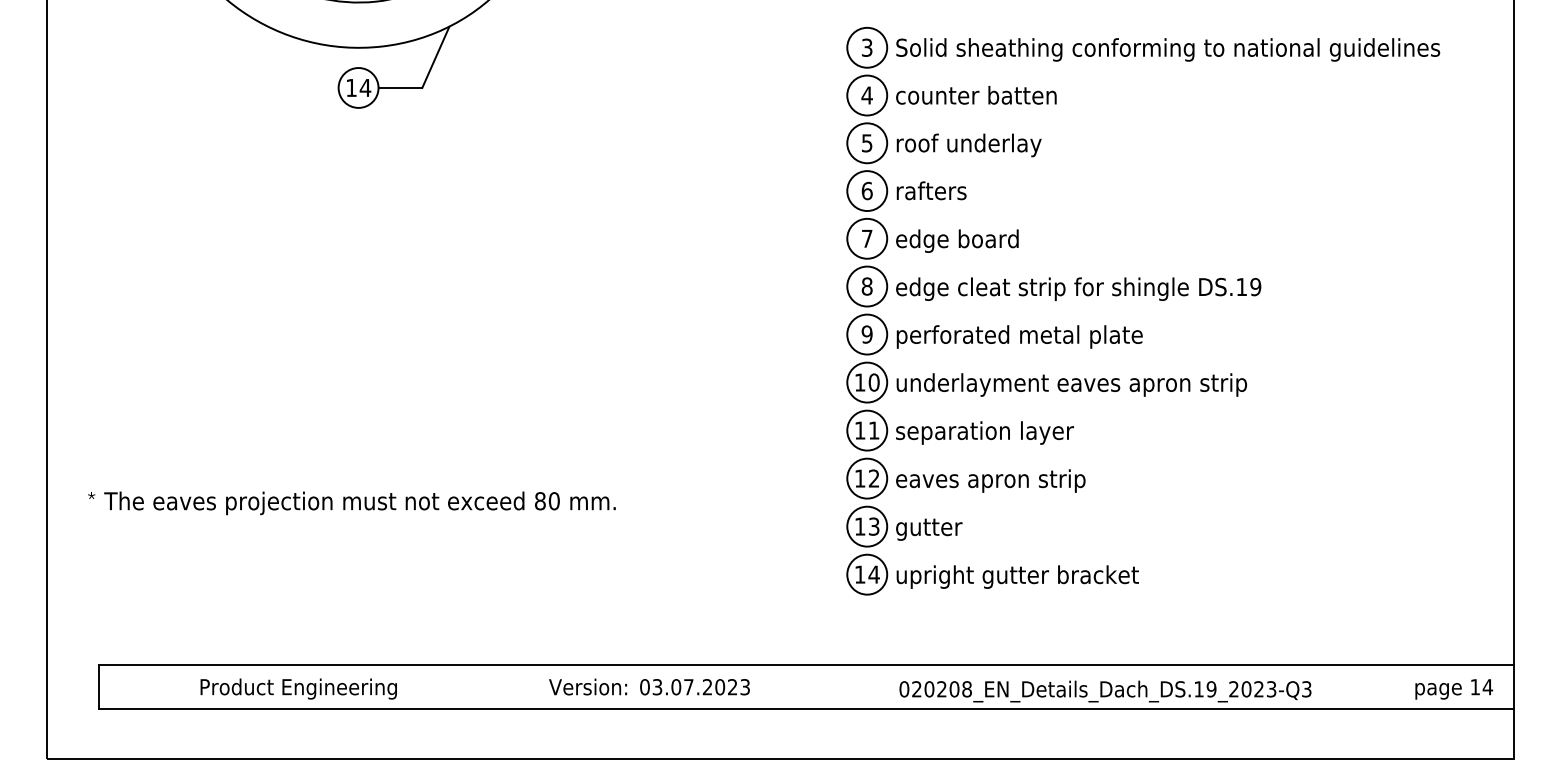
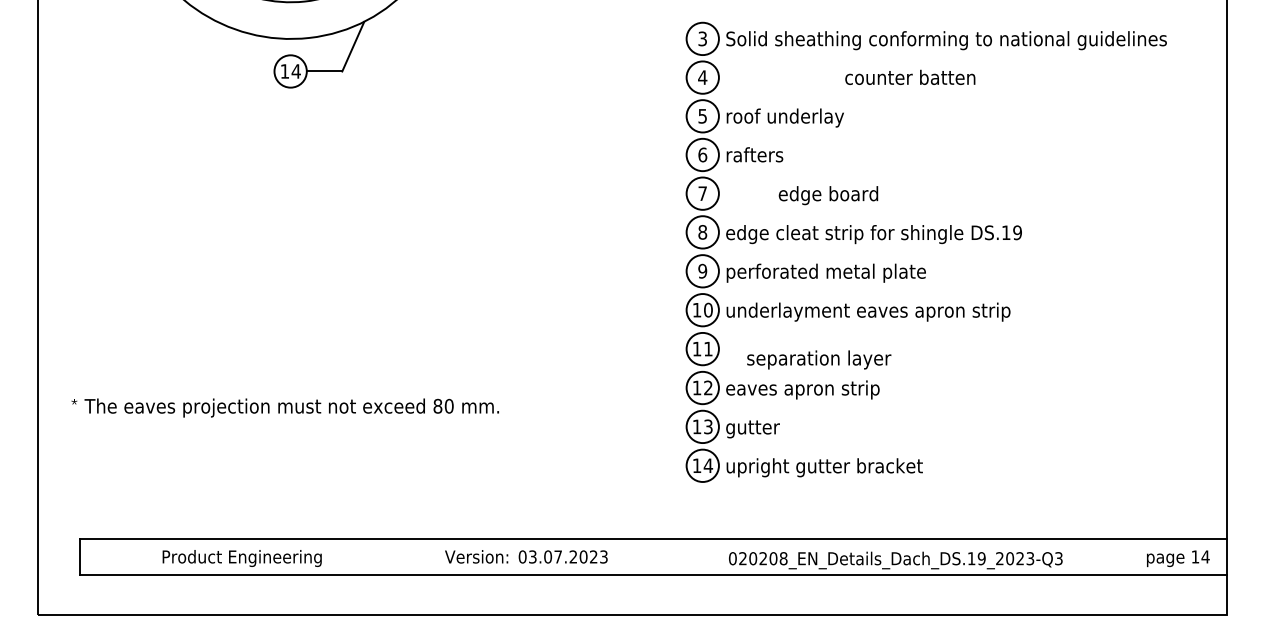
text: (976, 95) -> (910, 77), moved
text: (957, 240) -> (828, 195), moved
text: (984, 432) -> (818, 359), moved

